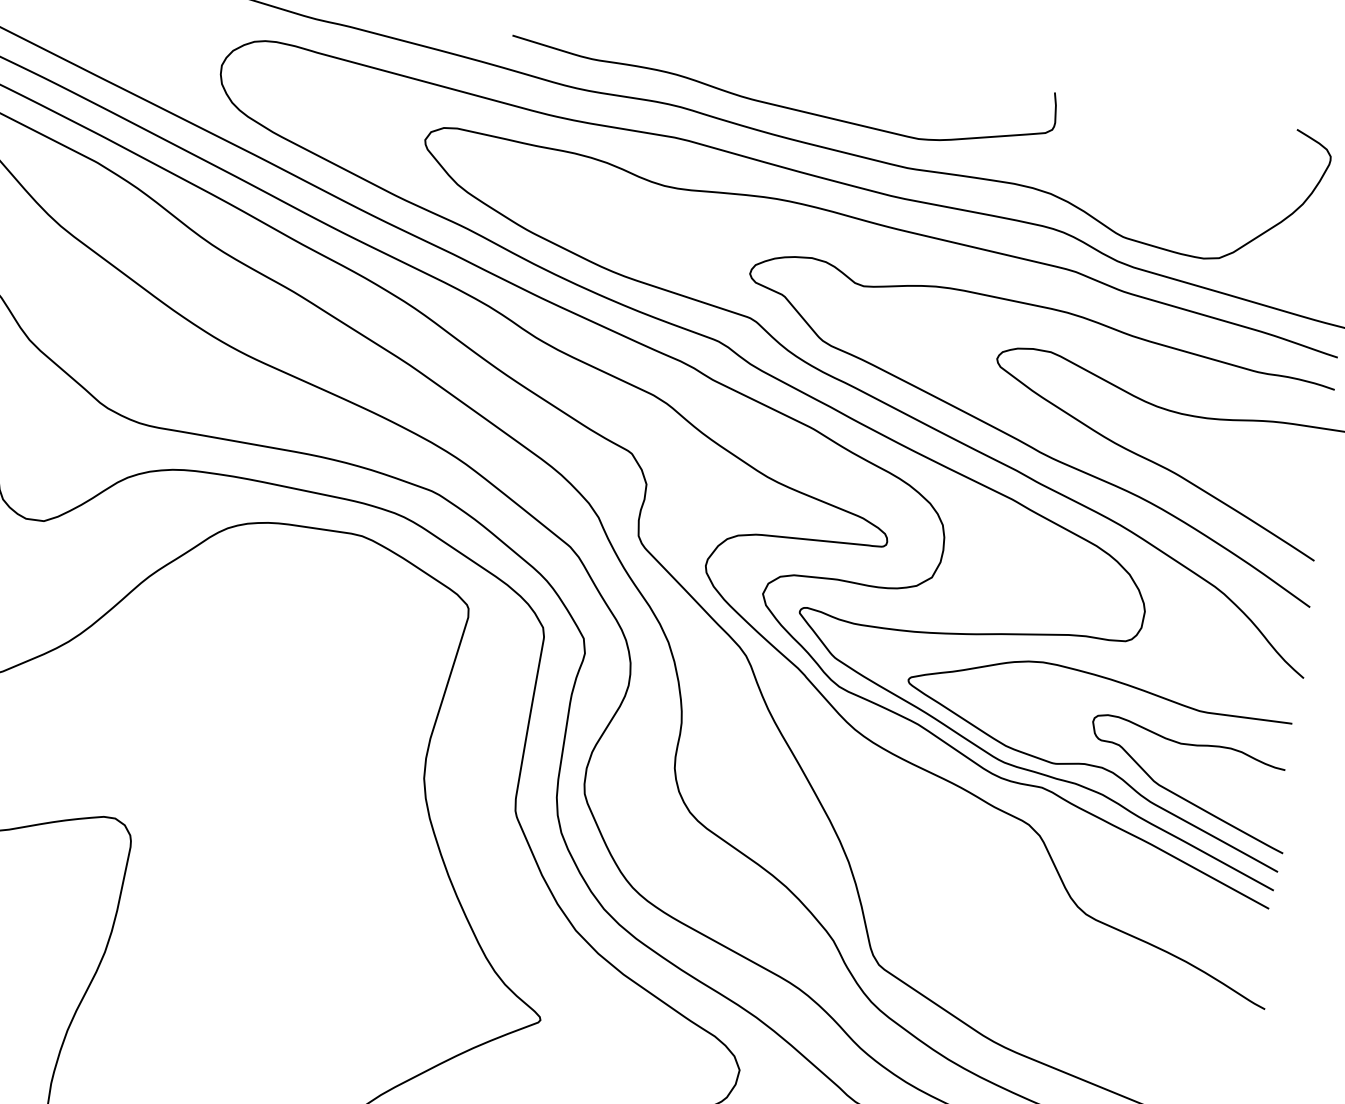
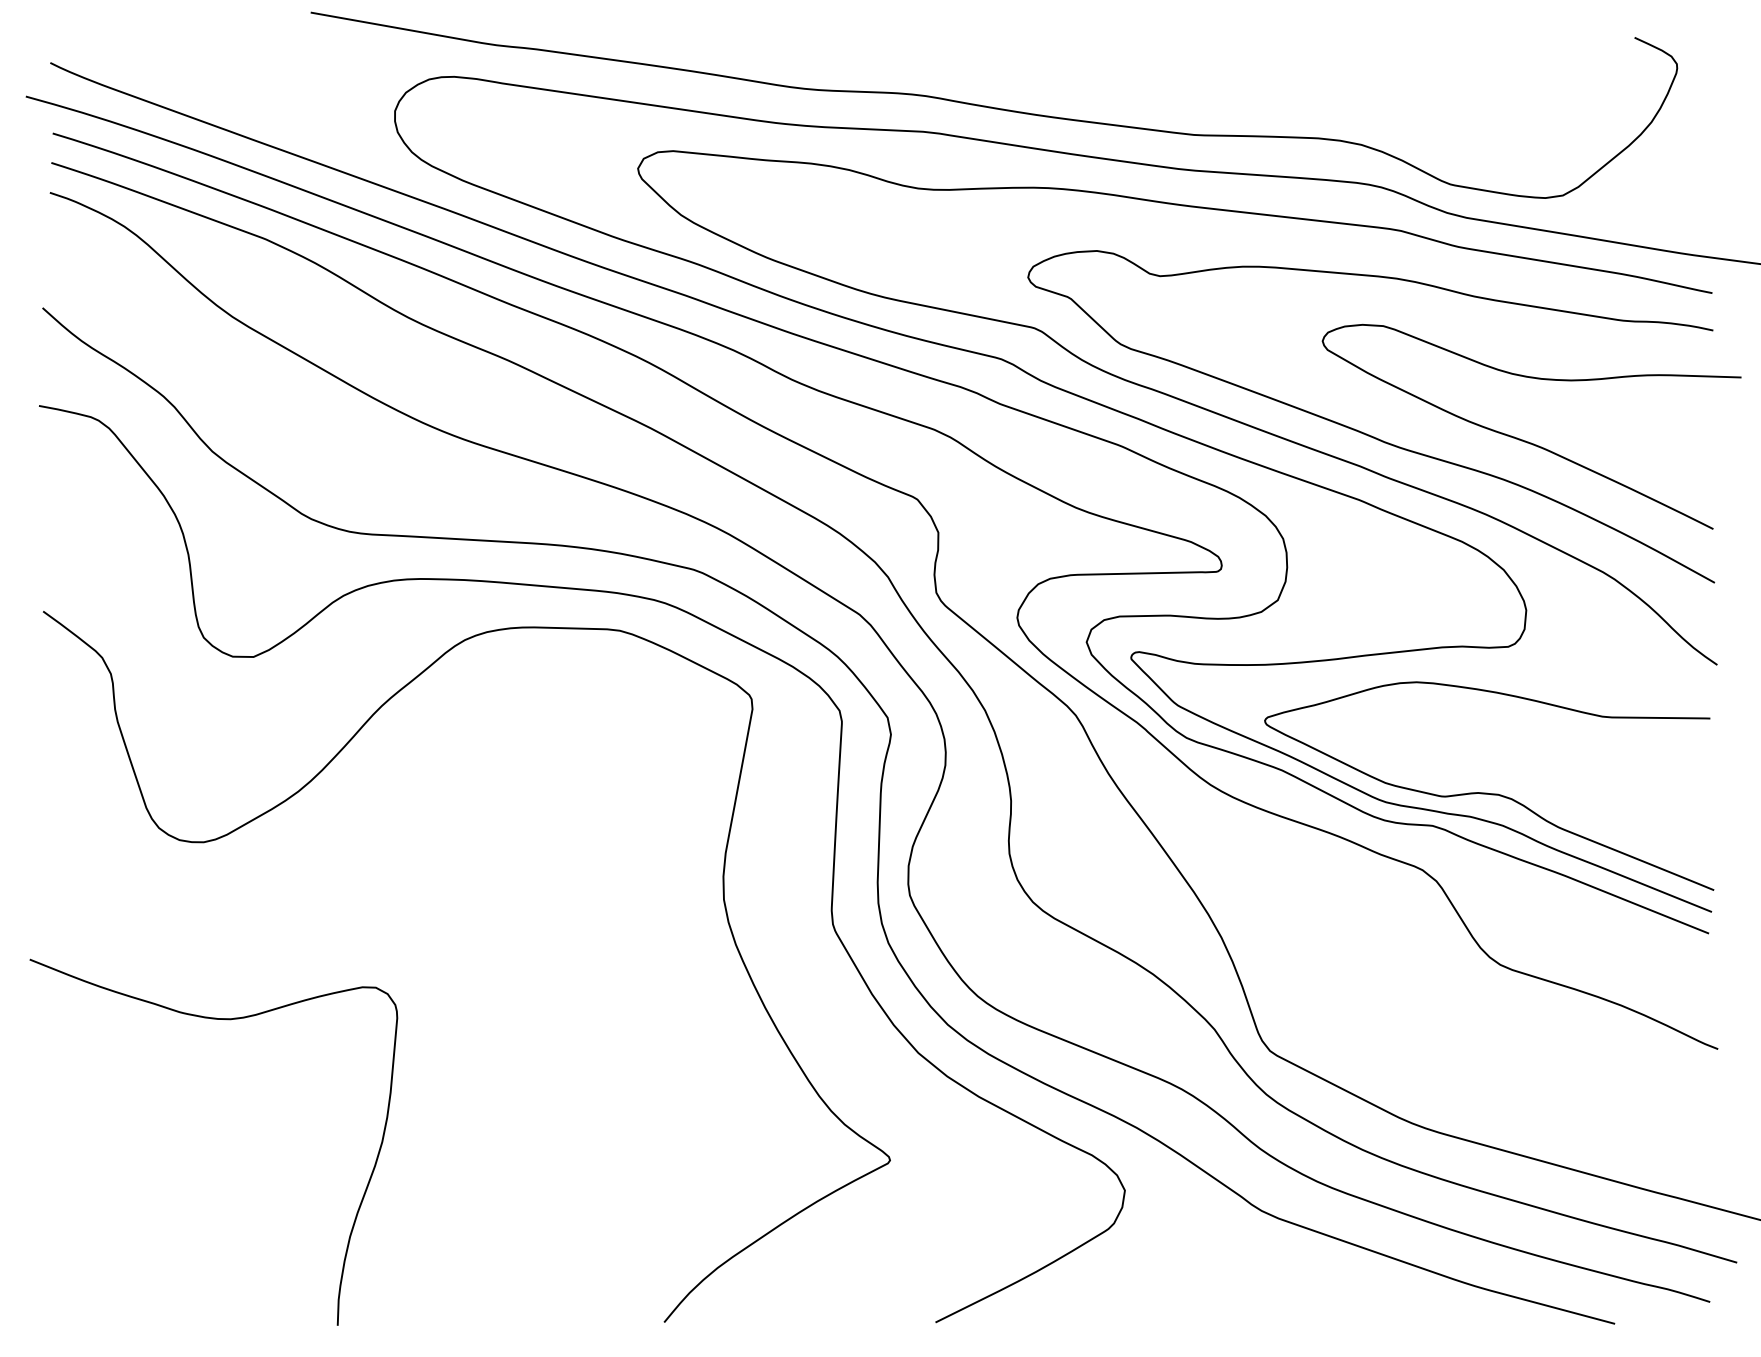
curve: (780, 105) -> (1040, 80), removed
curve: (1180, 796) -> (1592, 816), removed

